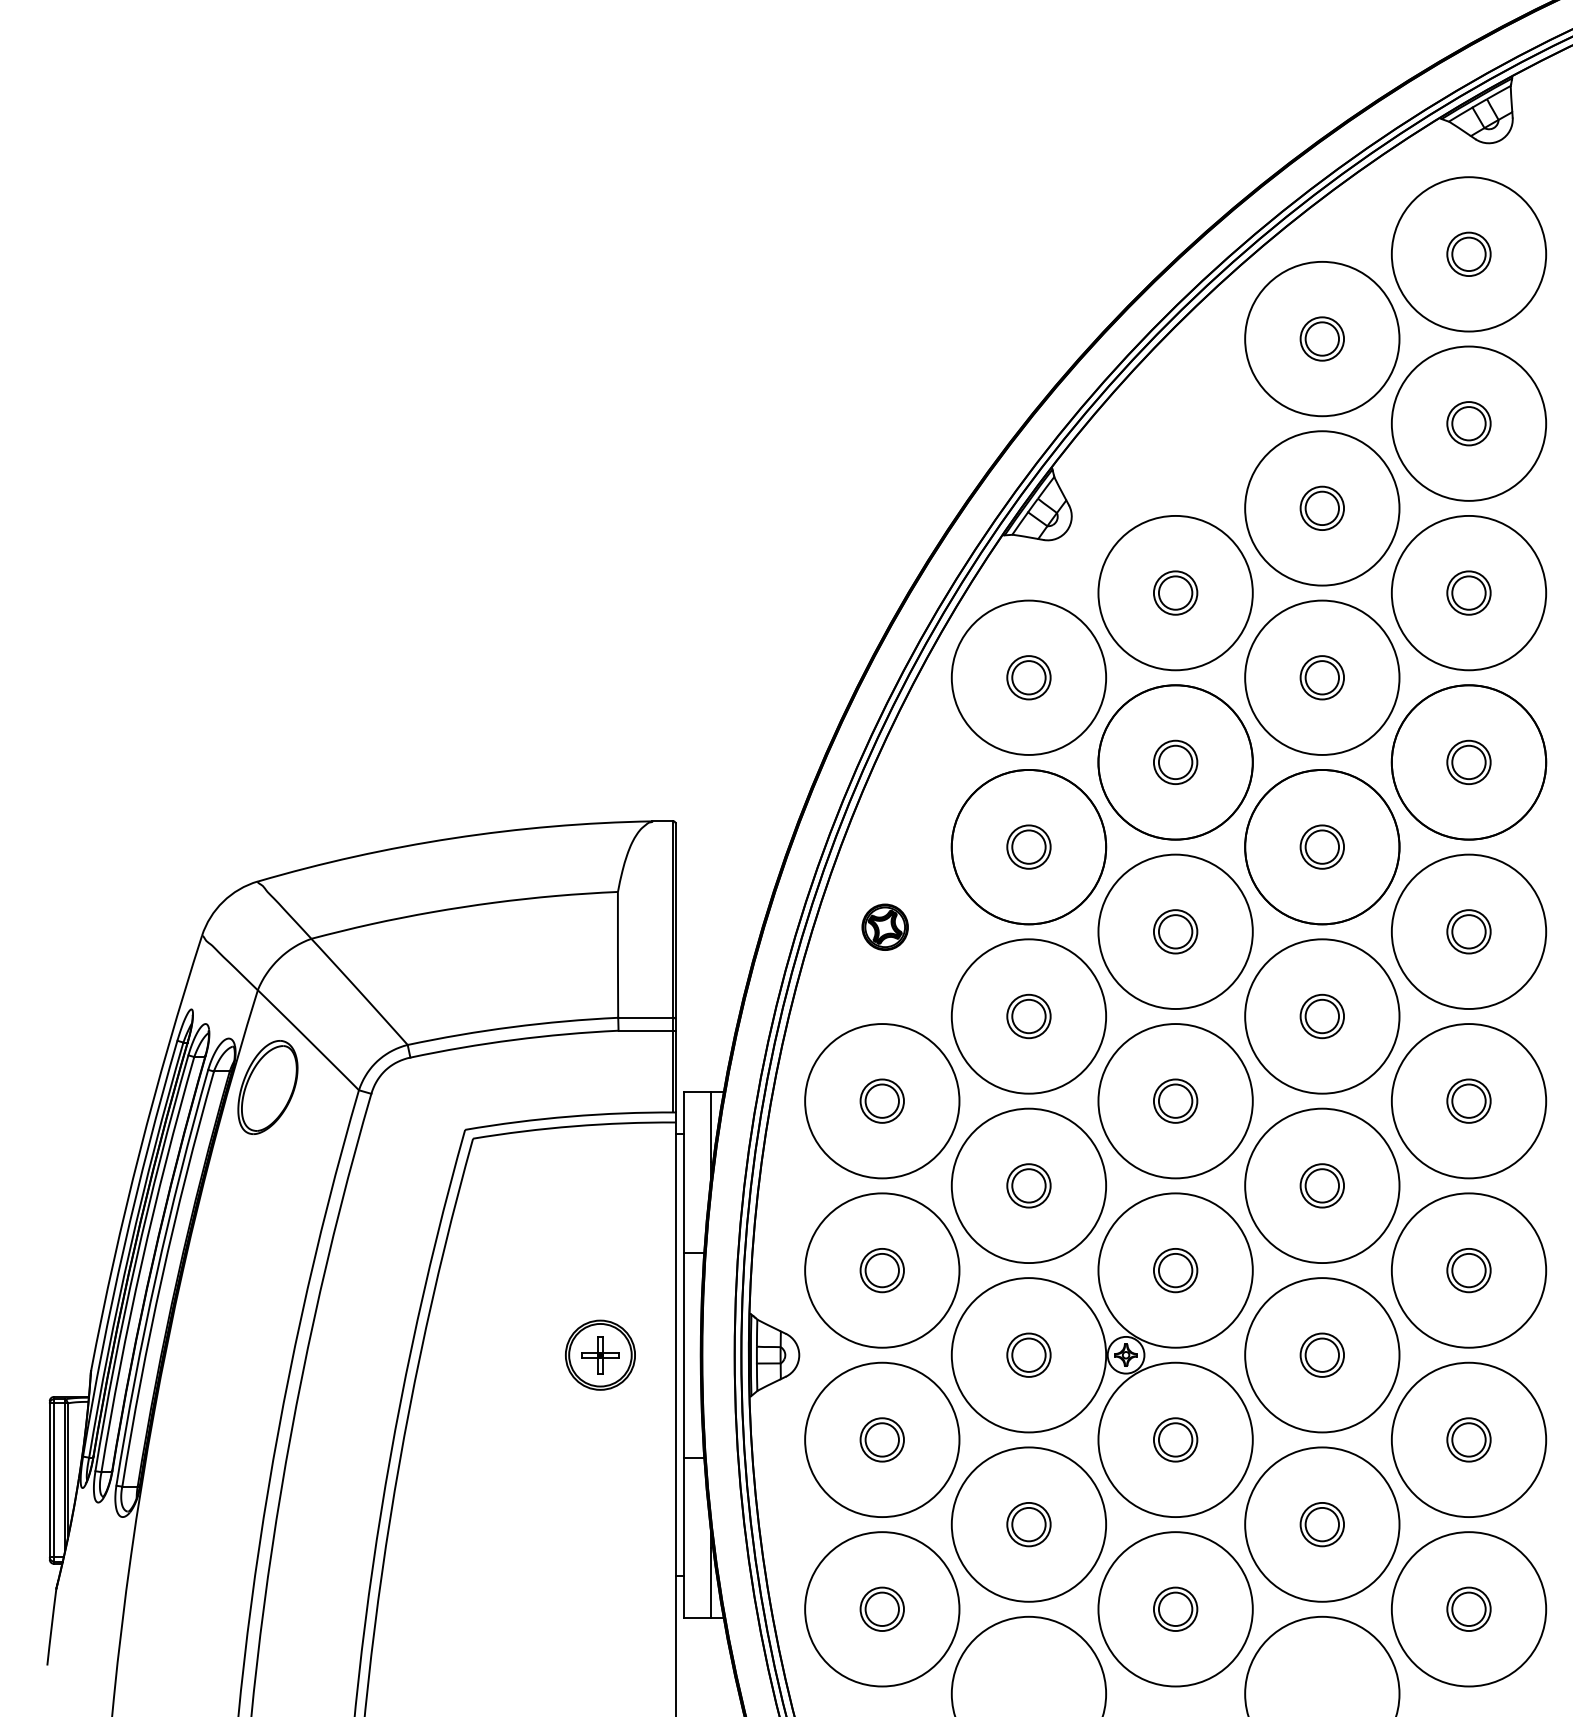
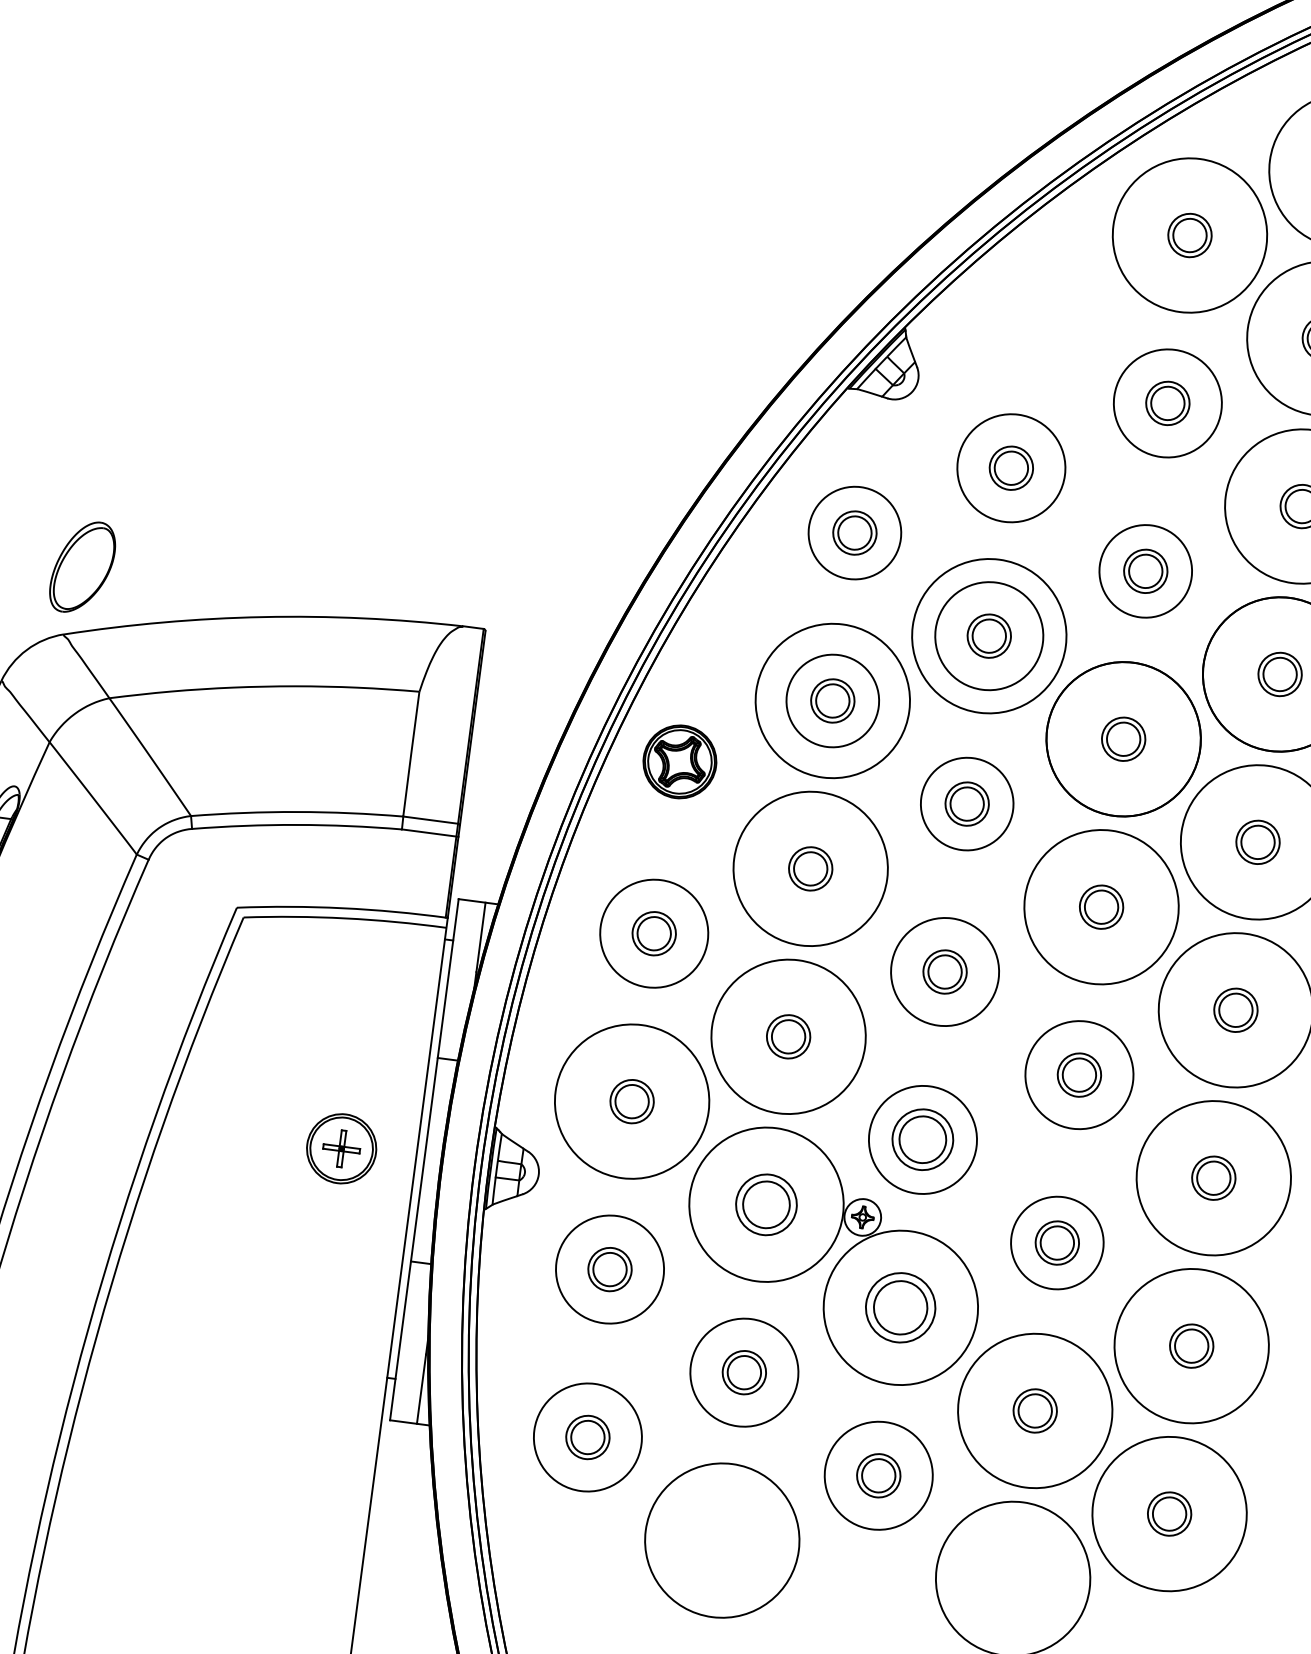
circle: (1322, 508) -> (1168, 403), size x0.7
circle: (1175, 592) -> (1011, 467), size x0.7
circle: (1028, 677) -> (854, 532), size x0.6
circle: (1322, 677) -> (1145, 571), size x0.6
circle: (1175, 762) -> (989, 636), size x0.7
circle: (1028, 846) -> (832, 700), size x0.6
part: (884, 926) -> (679, 760), size x1.6
circle: (1175, 931) -> (967, 803), size x0.6
part: (267, 1087) -> (82, 567), moved
circle: (882, 1101) -> (654, 934), size x0.7
circle: (1175, 1101) -> (944, 972), size x0.7
circle: (1322, 1185) -> (1079, 1074), size x0.7
circle: (1175, 1270) -> (922, 1139), size x0.7
part: (1175, 1270) -> (922, 1139), size x1.4
part: (1028, 1354) -> (766, 1203), size x1.4
circle: (1322, 1355) -> (1057, 1243), size x0.6
circle: (882, 1439) -> (610, 1269), size x0.7
part: (1175, 1439) -> (900, 1307), size x1.6
circle: (1028, 1524) -> (743, 1372), size x0.7
circle: (882, 1609) -> (588, 1437), size x0.7
circle: (1175, 1609) -> (878, 1475), size x0.7

